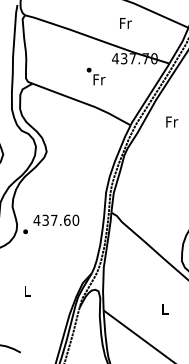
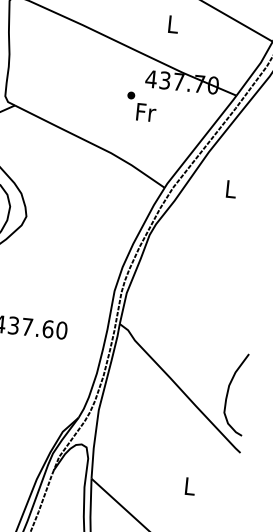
text: (125, 23) -> (172, 24), Fr -> L
text: (95, 76) -> (140, 106), moved
text: (172, 121) -> (232, 188), Fr -> L

